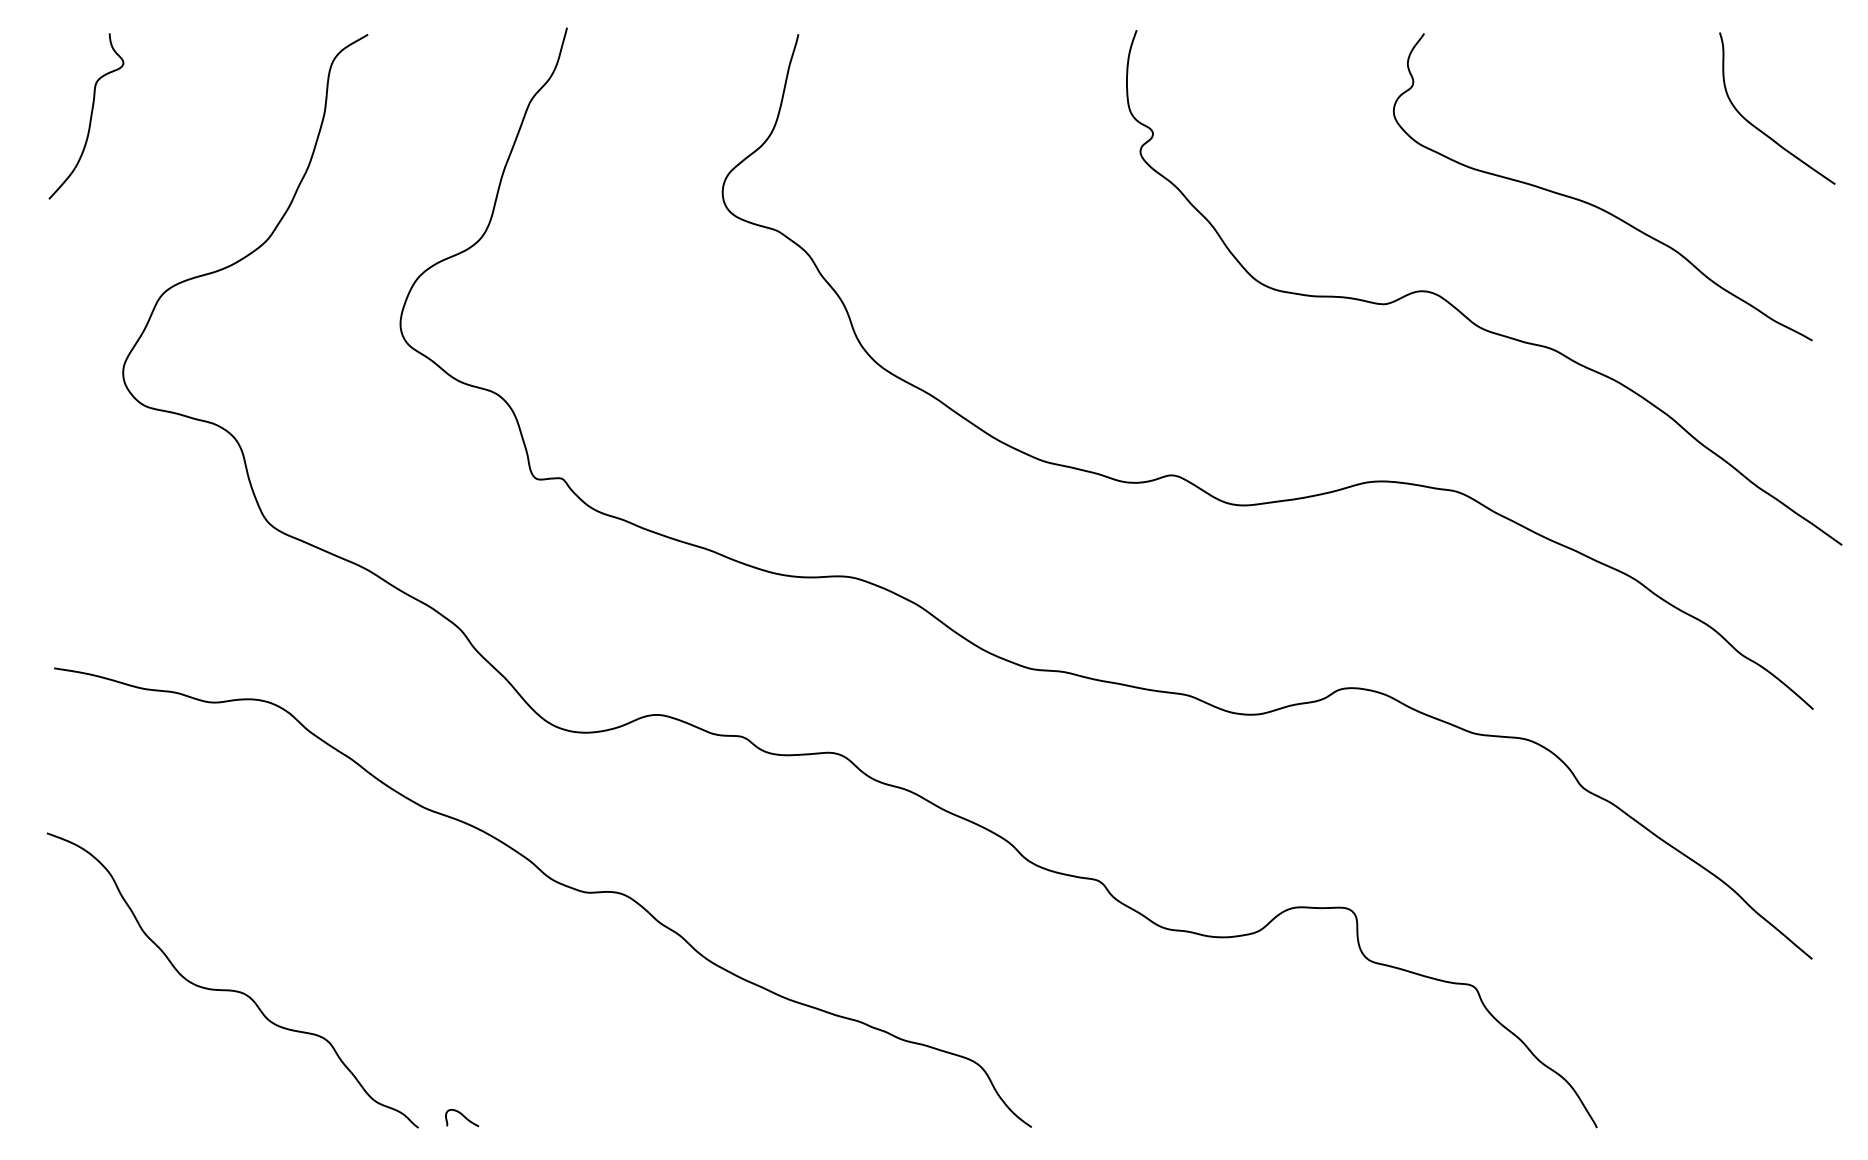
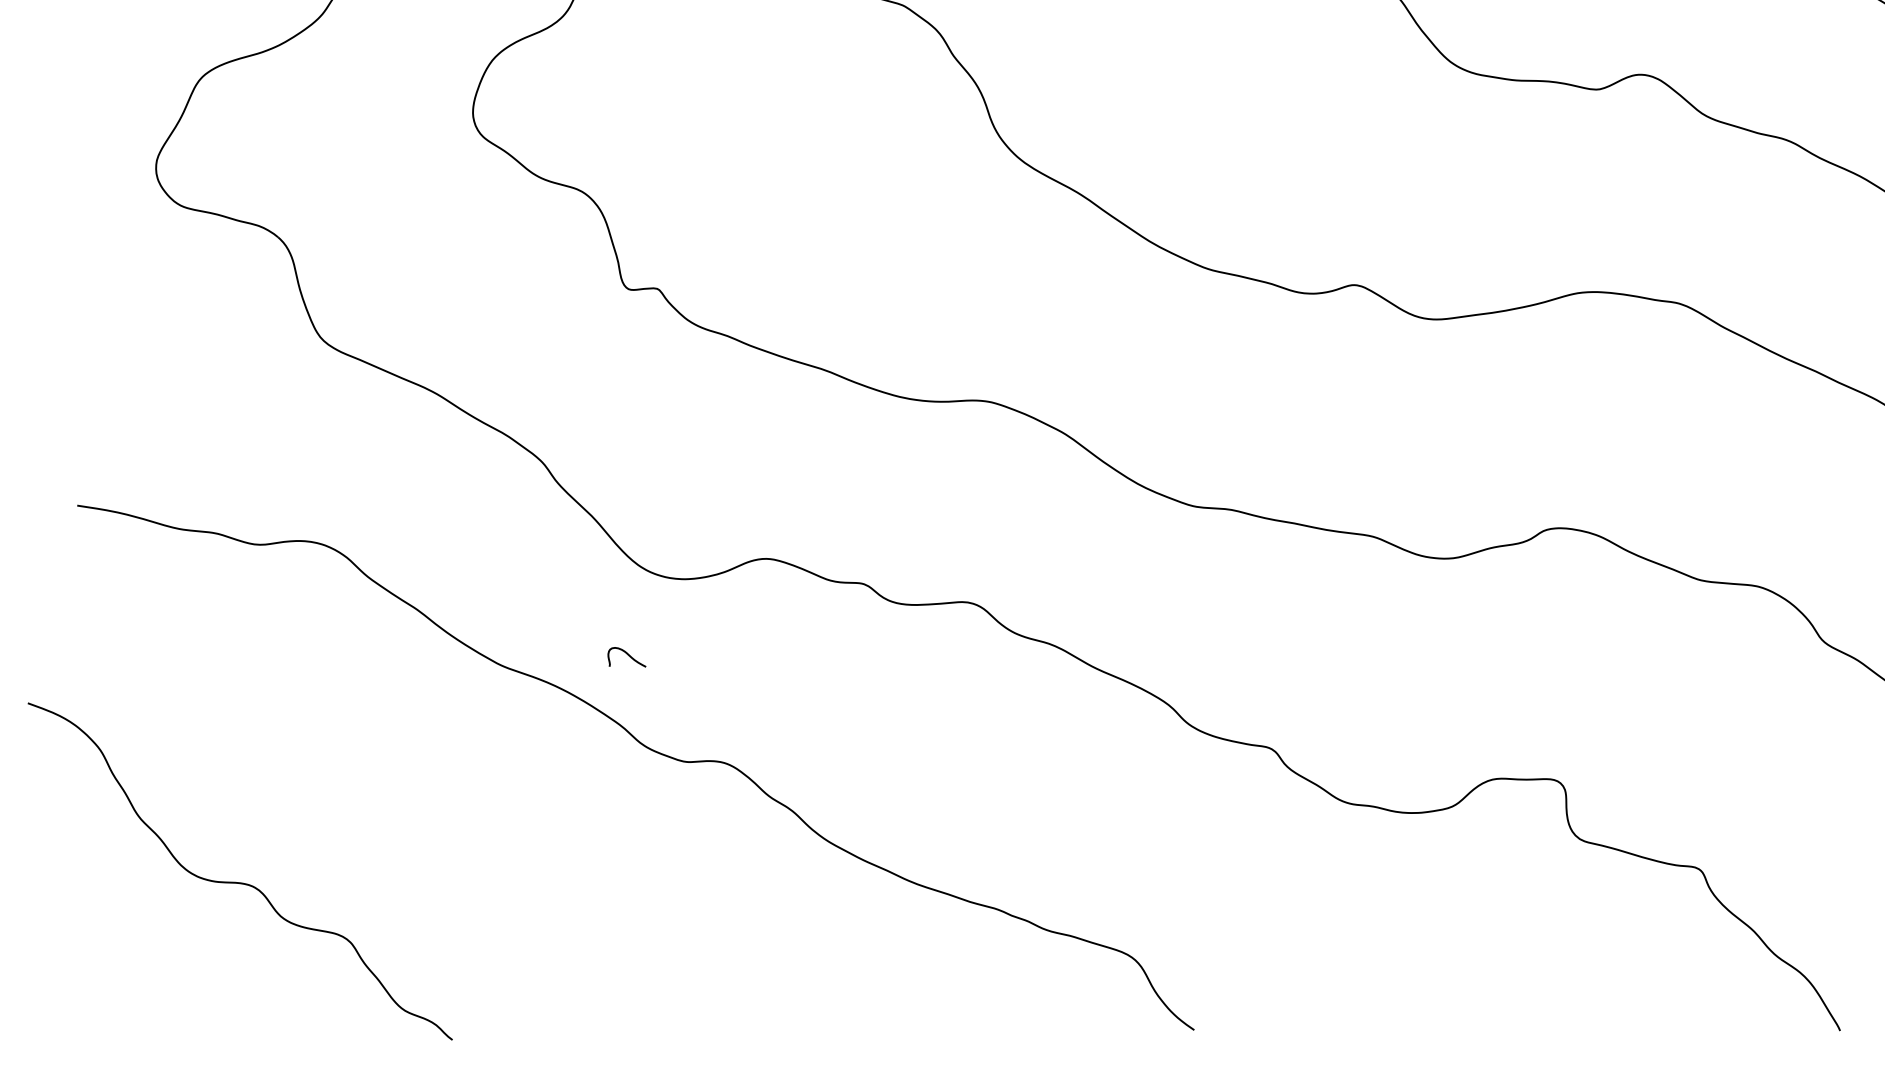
curve: (232, 989) -> (239, 881), moved
curve: (463, 1117) -> (628, 656), moved

